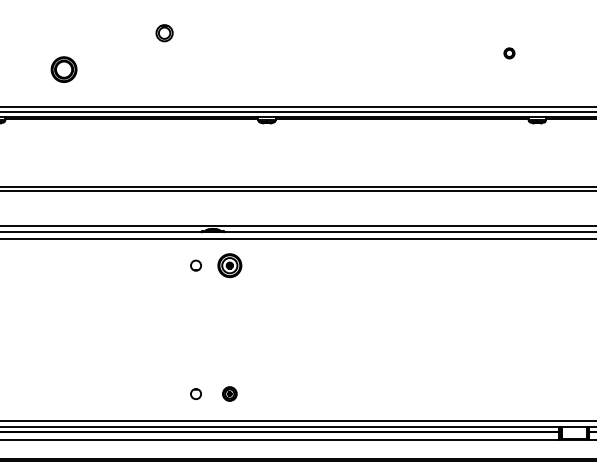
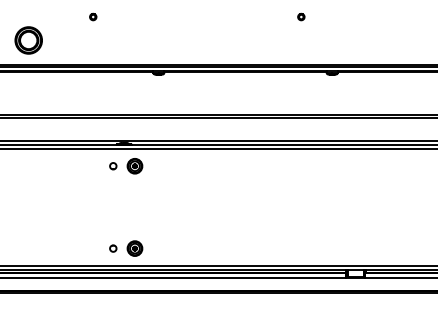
part: (165, 32) -> (93, 16), size x0.62
part: (509, 52) -> (301, 16), moved
part: (63, 69) -> (28, 40), size x1.67
part: (229, 393) -> (134, 248), size x1.67

